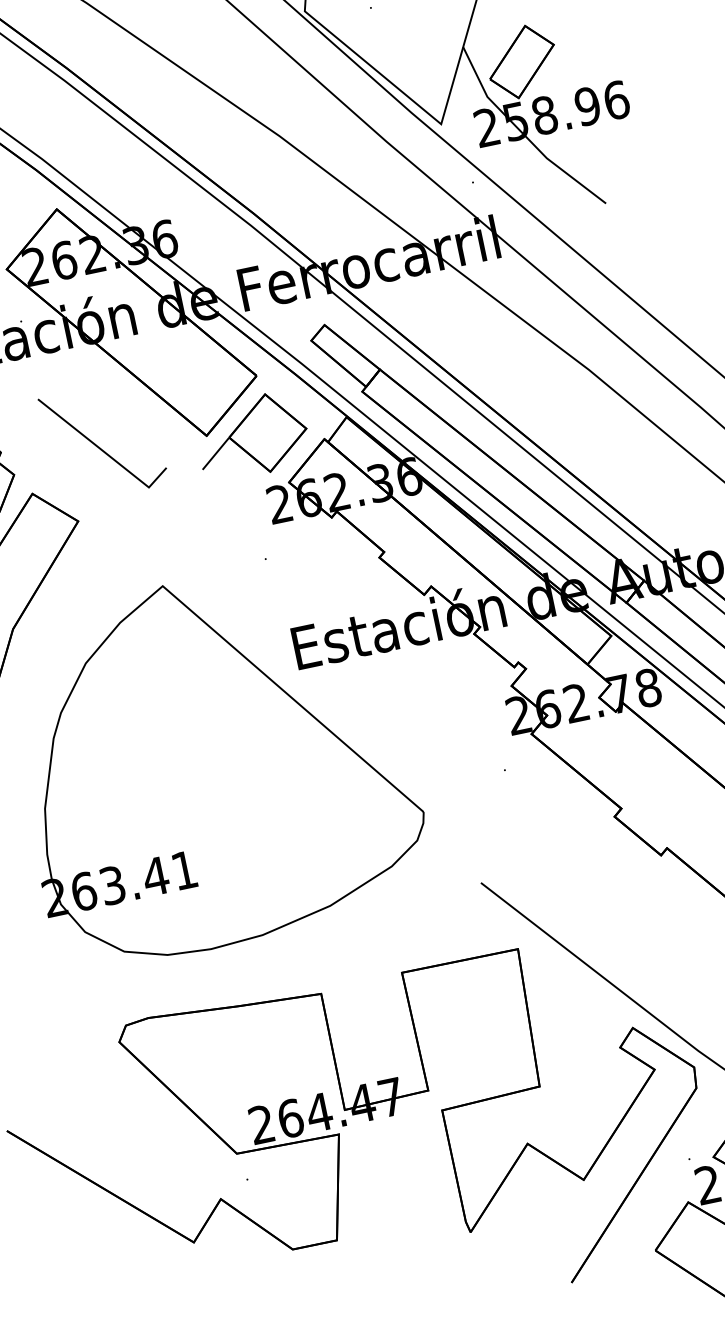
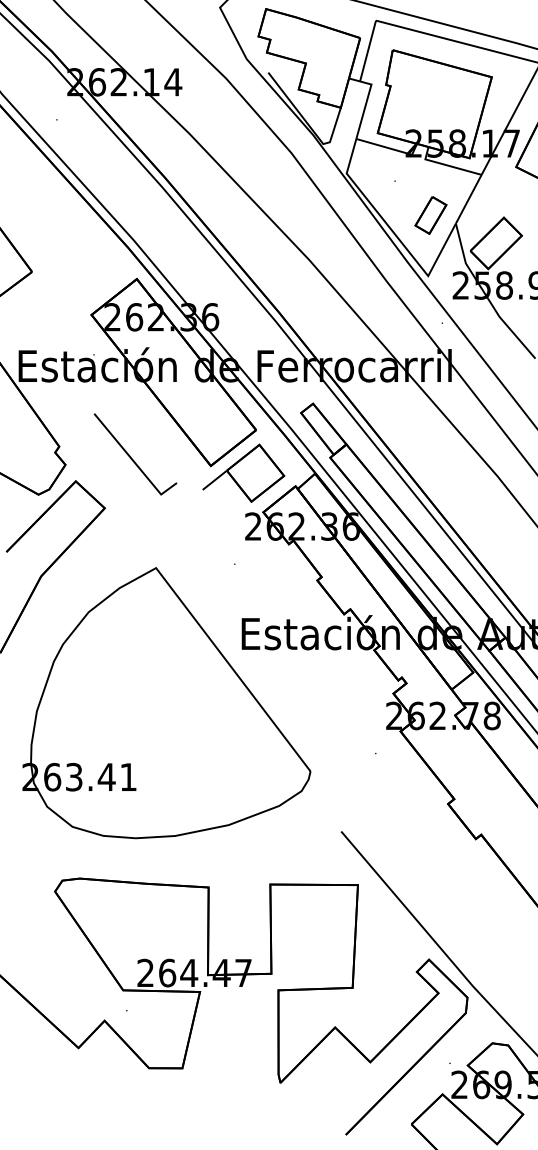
part: (427, 43) -> (430, 215), added

